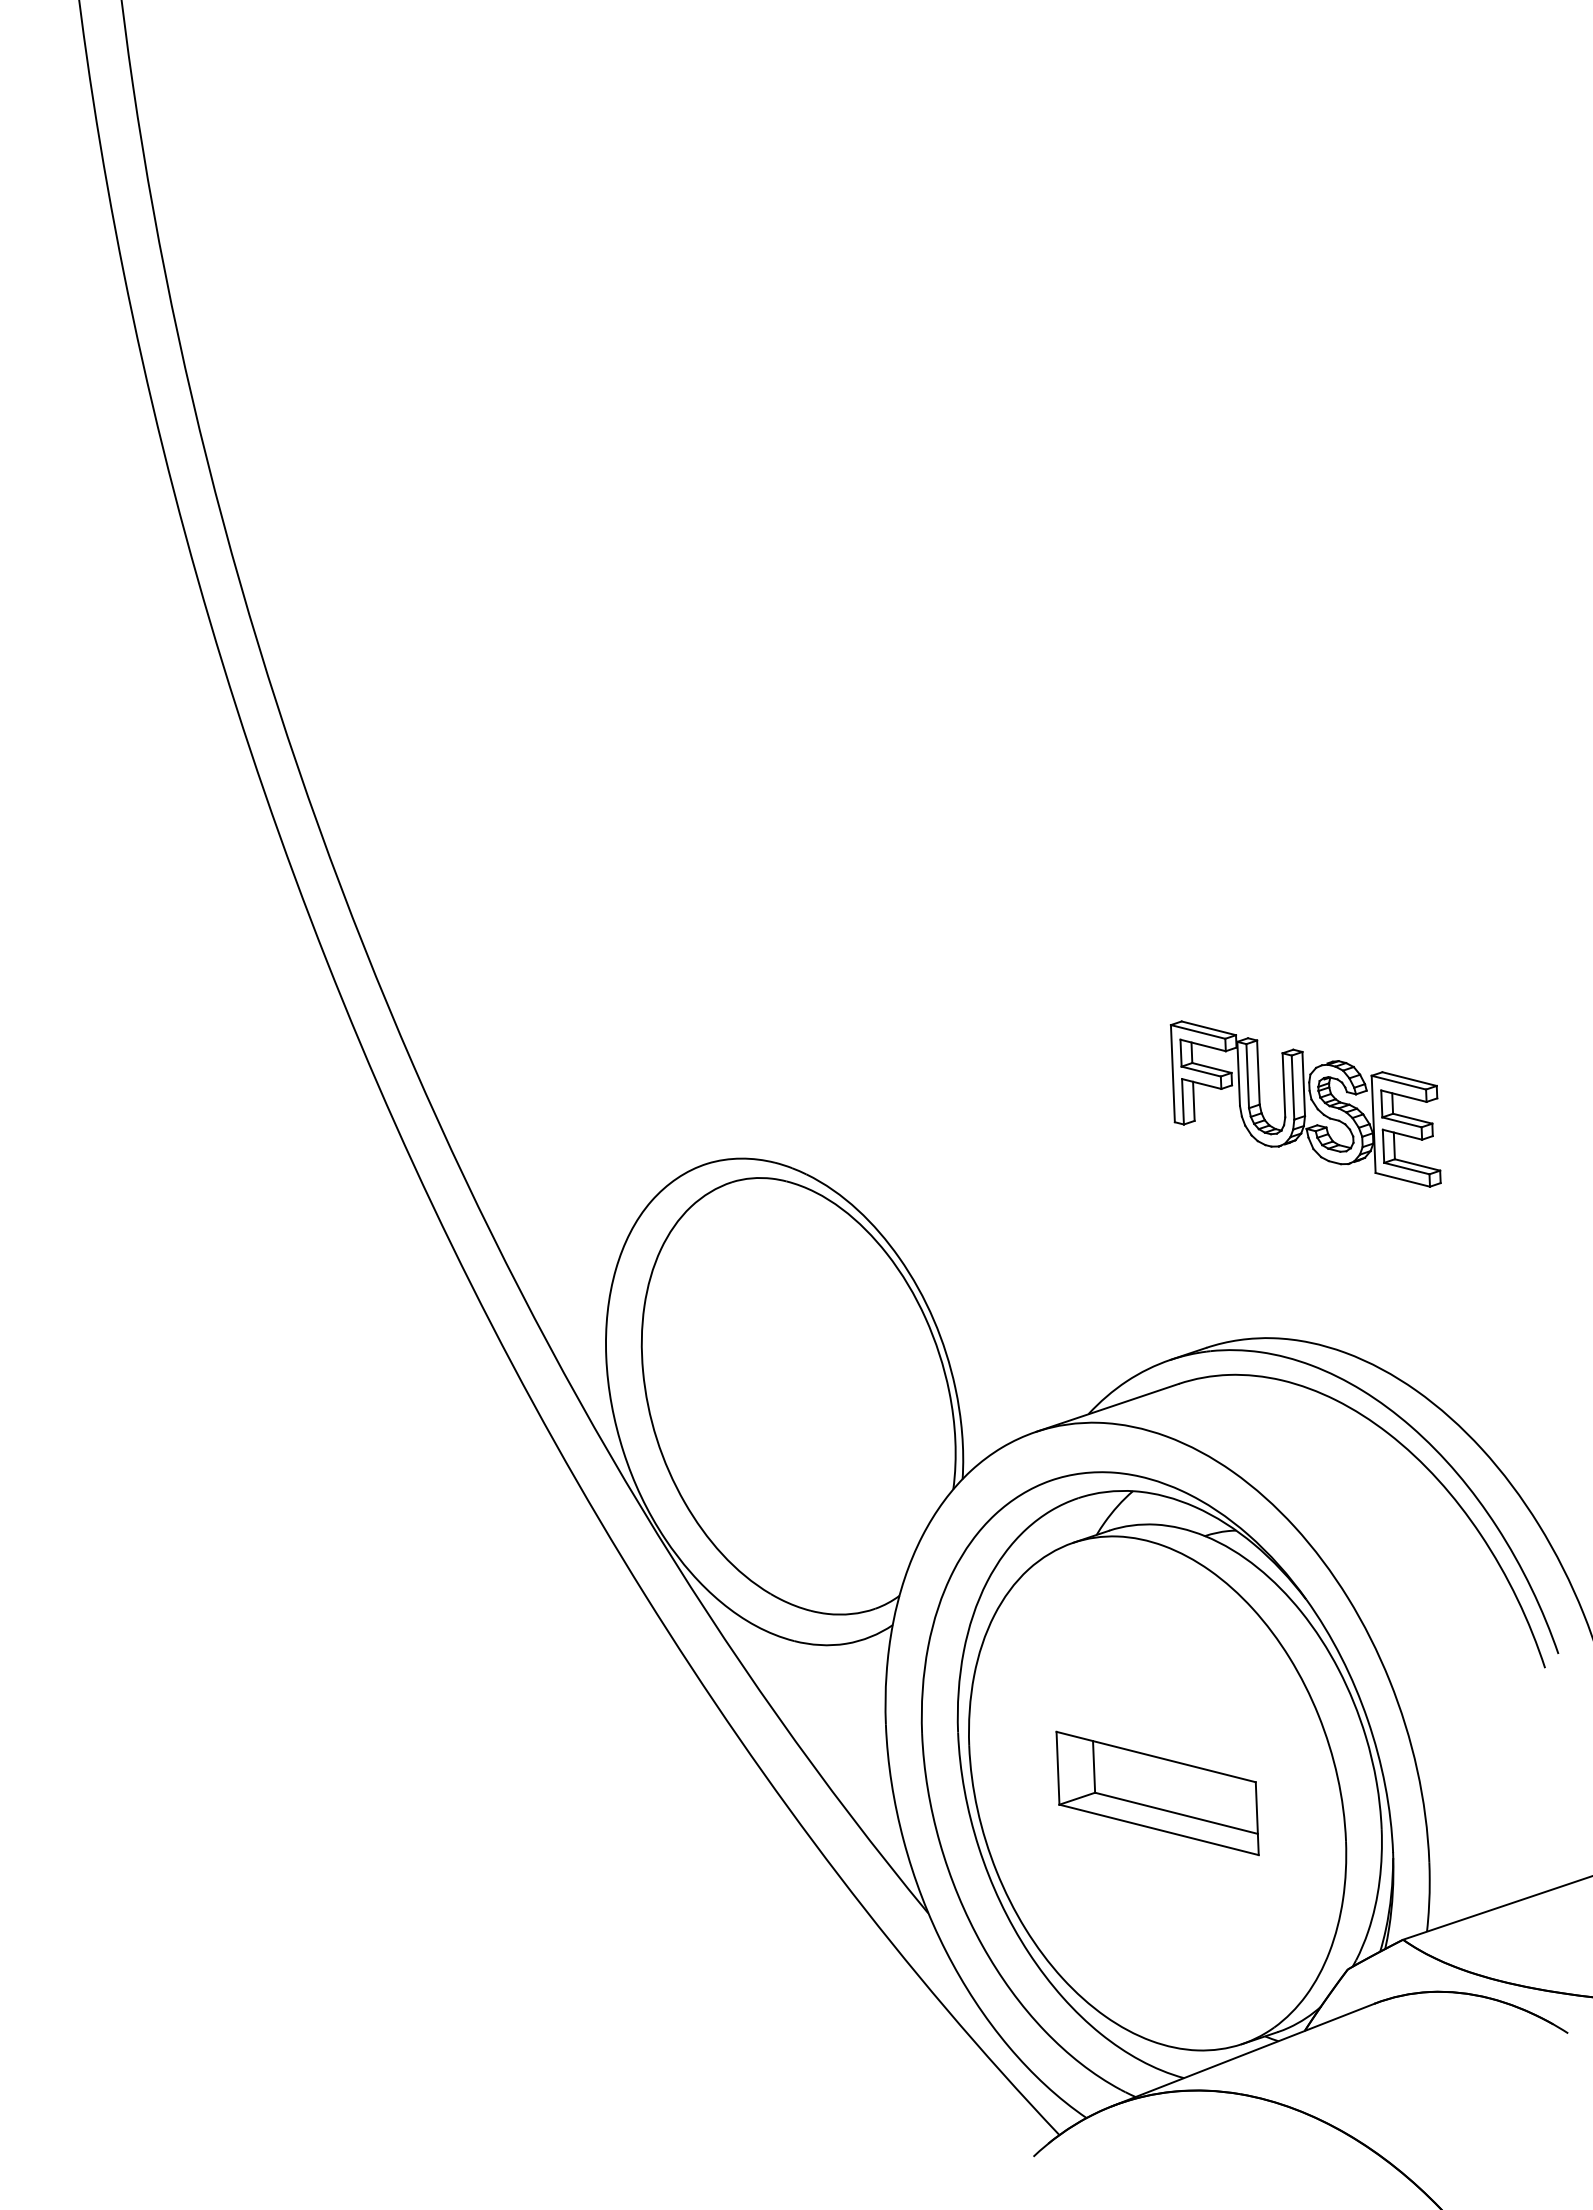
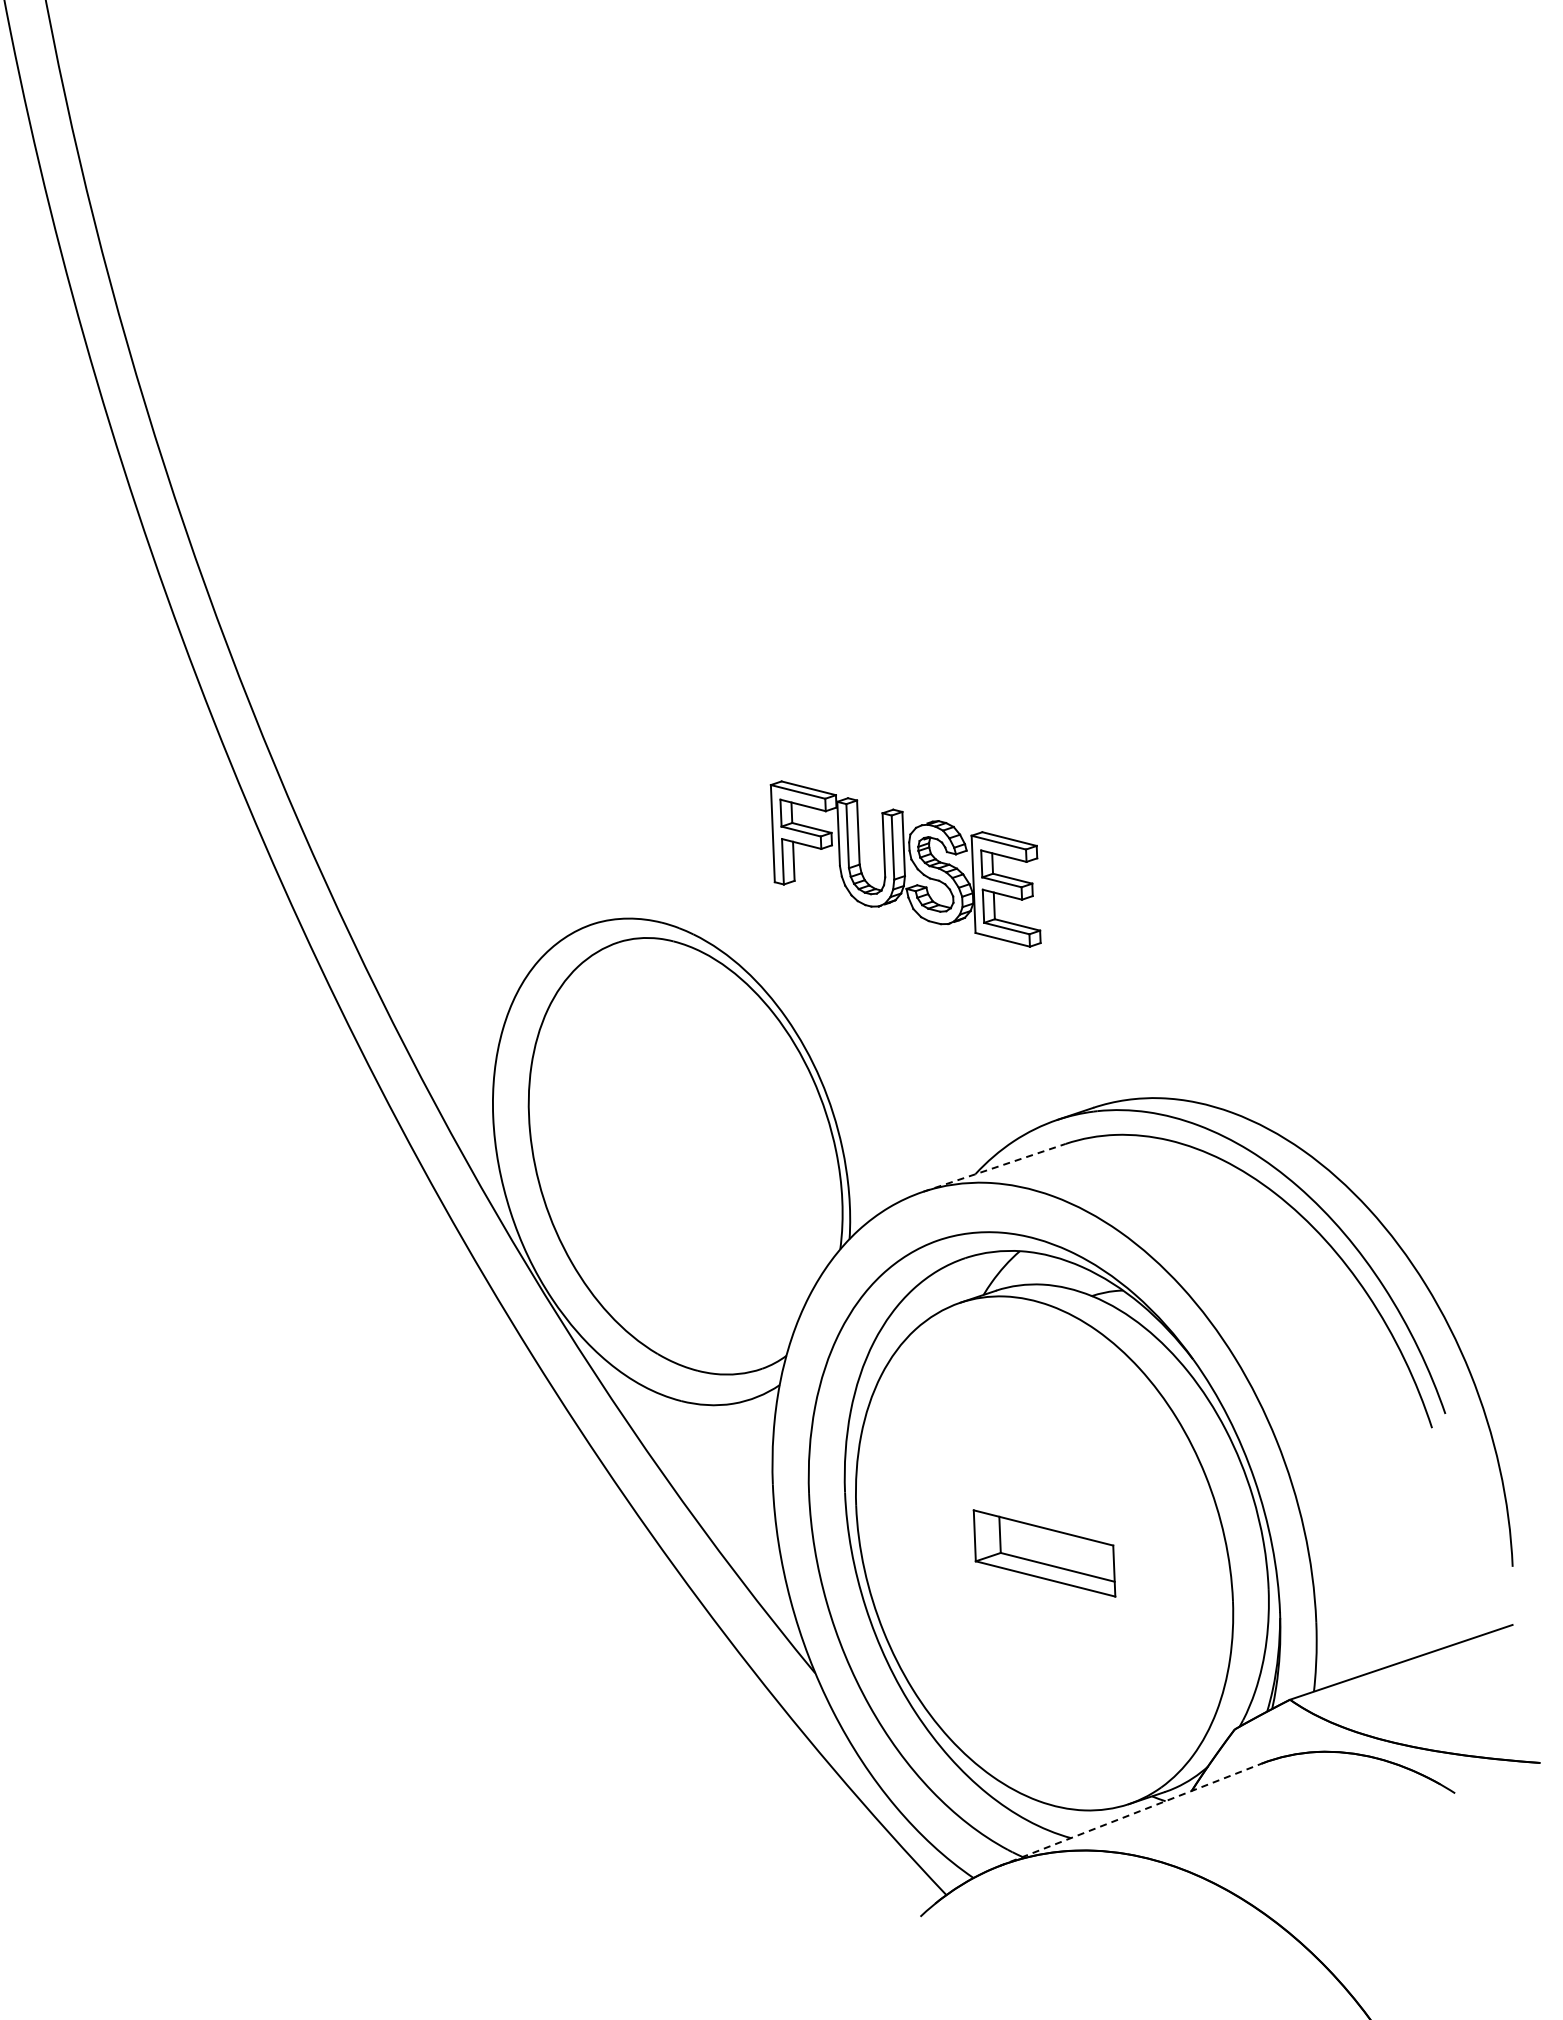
part: (1305, 1103) -> (905, 863), moved
line: (1107, 1407) -> (994, 1167), solid -> dashed
part: (1157, 1793) -> (1044, 1553), size x0.7
line: (1243, 2055) -> (1130, 1815), solid -> dashed

